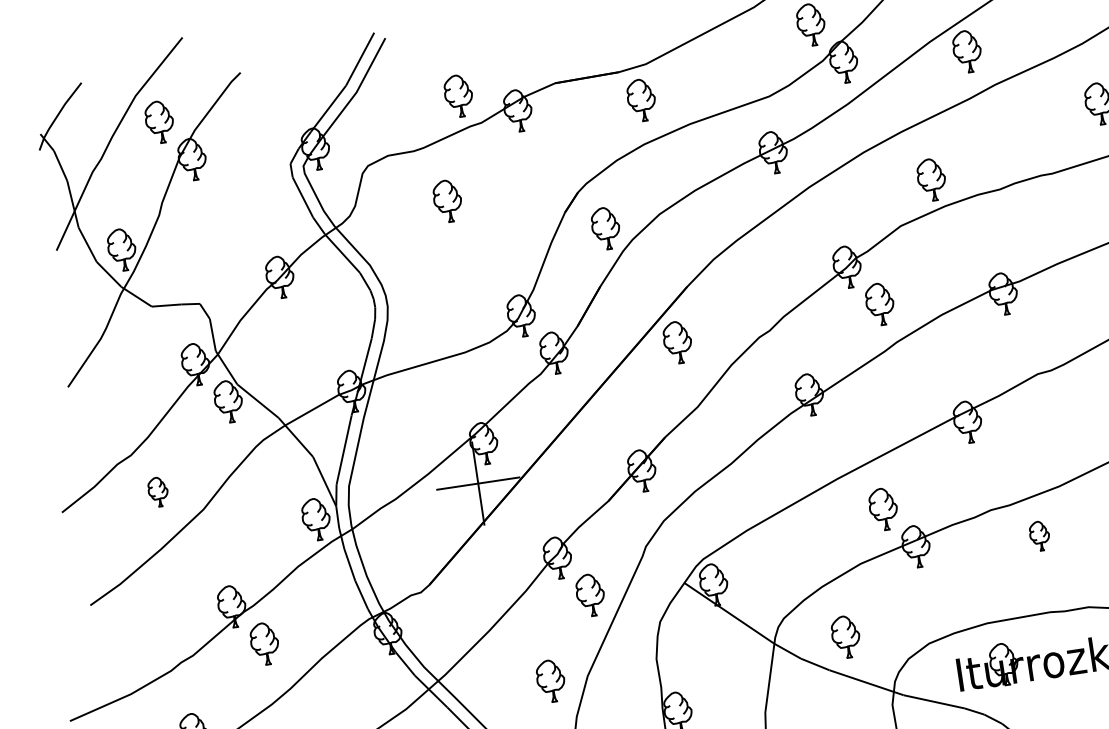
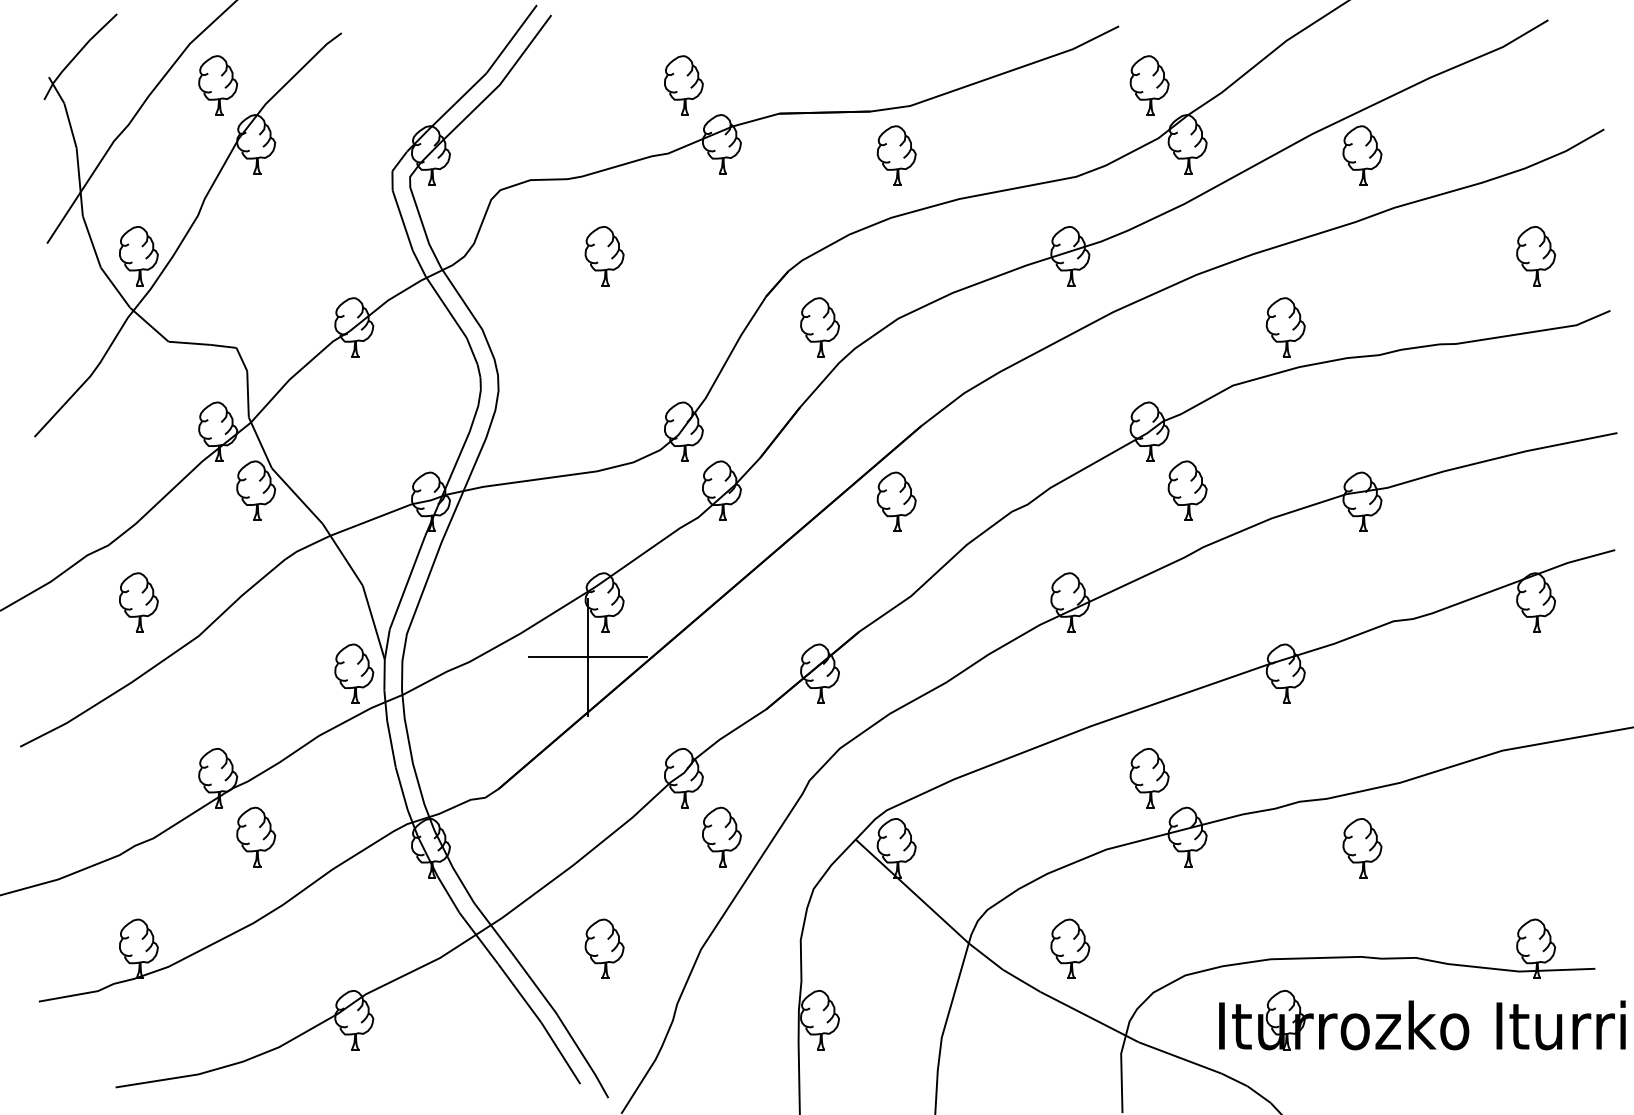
part: (458, 96) -> (683, 85), moved
part: (158, 492) -> (138, 602), size x1.43
part: (1039, 536) -> (1362, 848), size x1.43
part: (550, 680) -> (604, 948), moved

